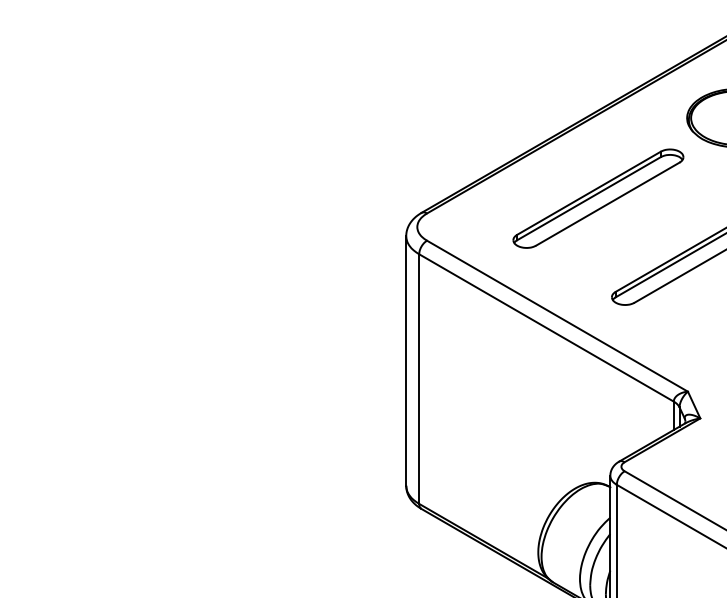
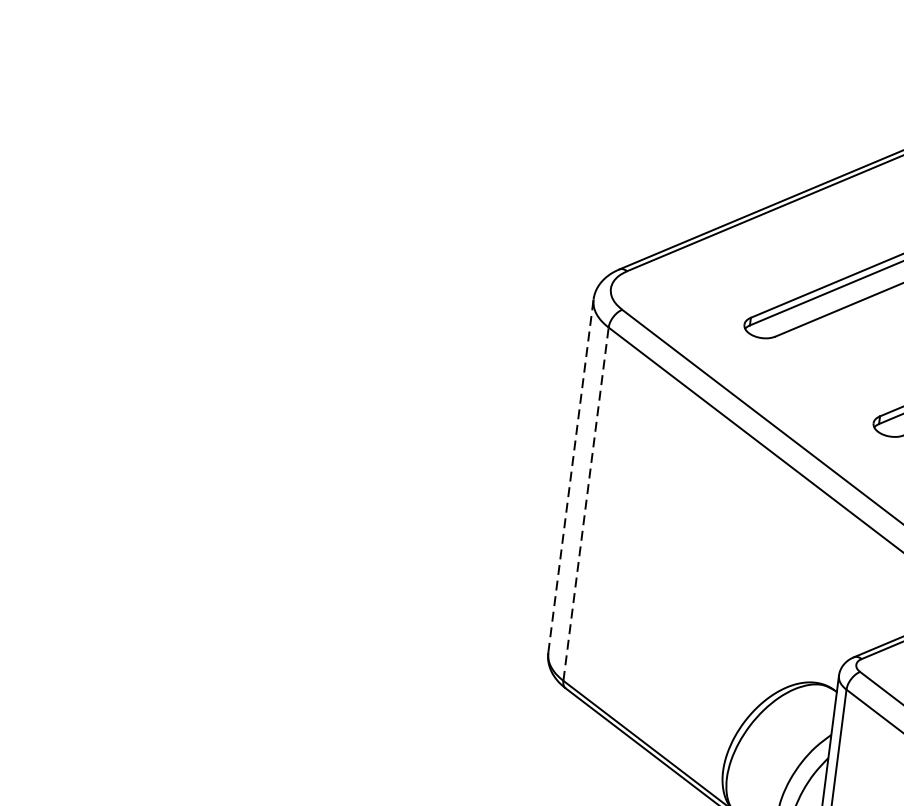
line: (406, 360) -> (571, 475), solid -> dashed
line: (419, 379) -> (586, 504), solid -> dashed

